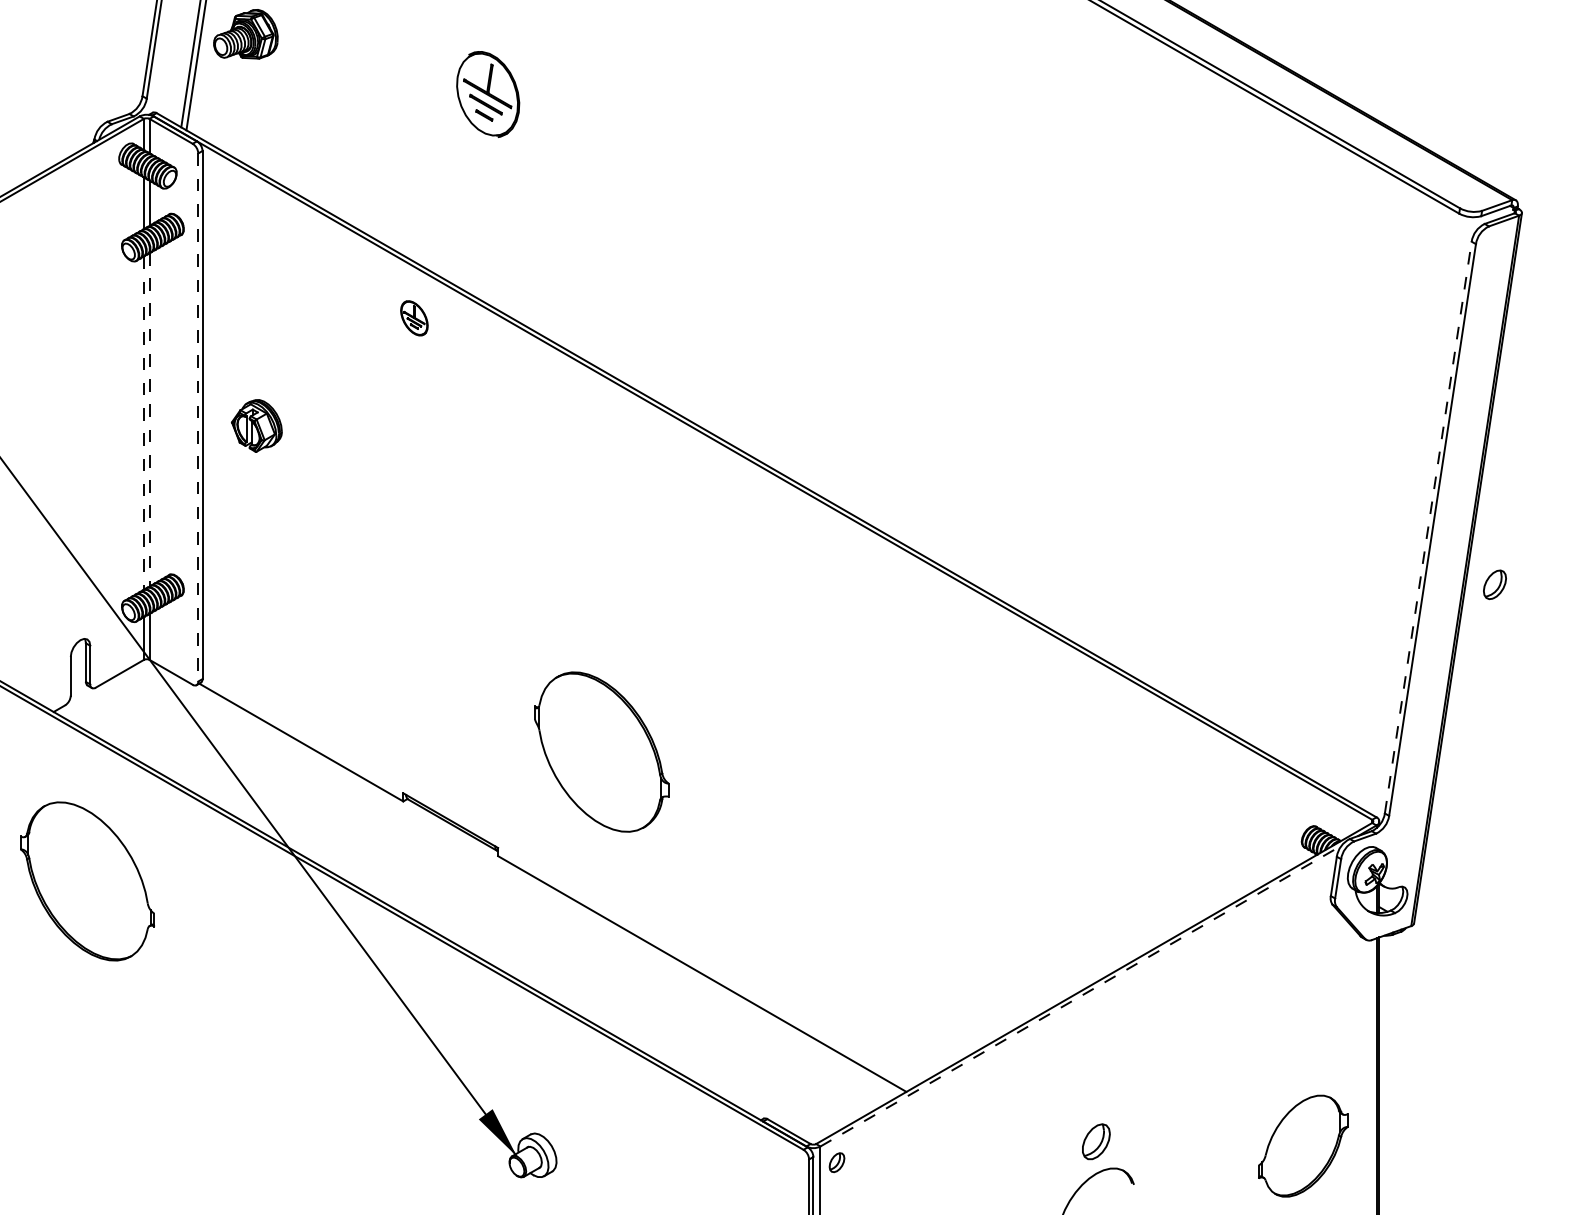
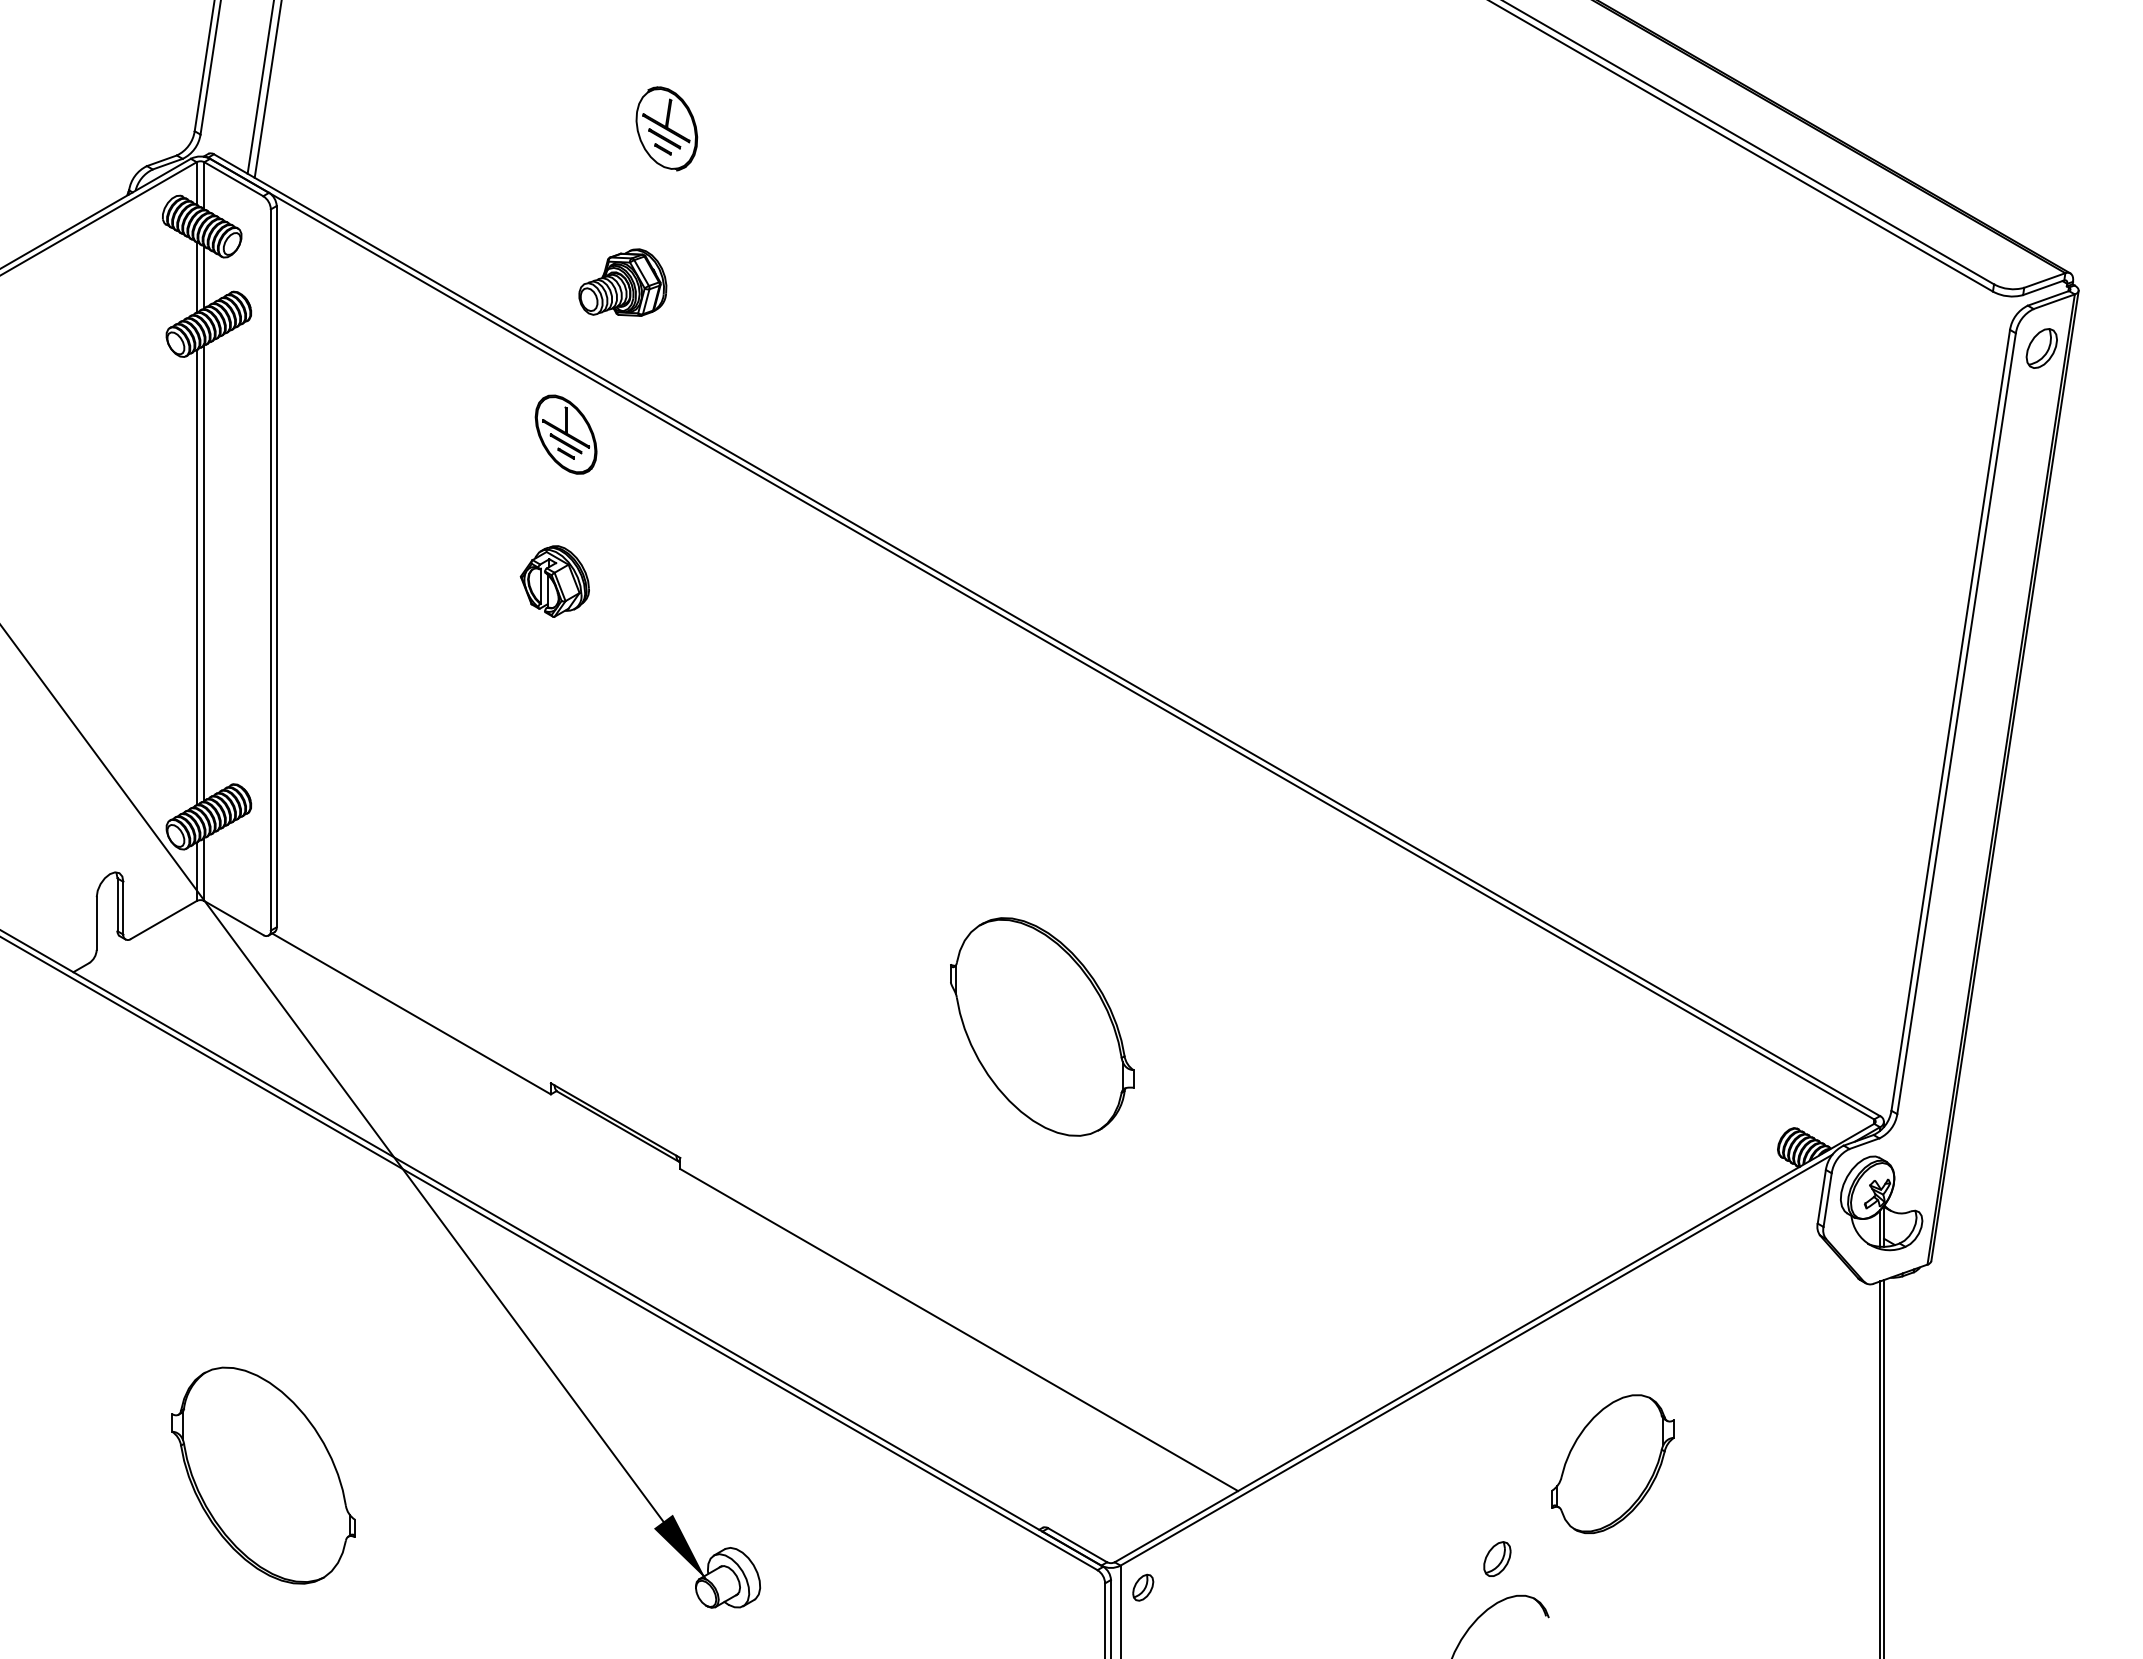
part: (245, 34) -> (622, 282), moved
part: (487, 94) -> (666, 128), size x0.71
part: (414, 318) -> (565, 434), size x1.67
line: (198, 417) -> (270, 570), dashed -> solid
line: (149, 420) -> (204, 573), dashed -> solid
line: (143, 423) -> (196, 578), dashed -> solid
part: (256, 425) -> (554, 581), moved
line: (1428, 527) -> (1950, 720), dashed -> solid
part: (1494, 584) -> (2041, 348), moved
part: (602, 751) -> (1042, 1026), moved
part: (87, 881) -> (263, 1475), moved
line: (1081, 995) -> (1477, 1359), dashed -> solid
part: (1096, 1141) -> (1497, 1558), size x0.71
part: (1302, 1146) -> (1612, 1464), moved

